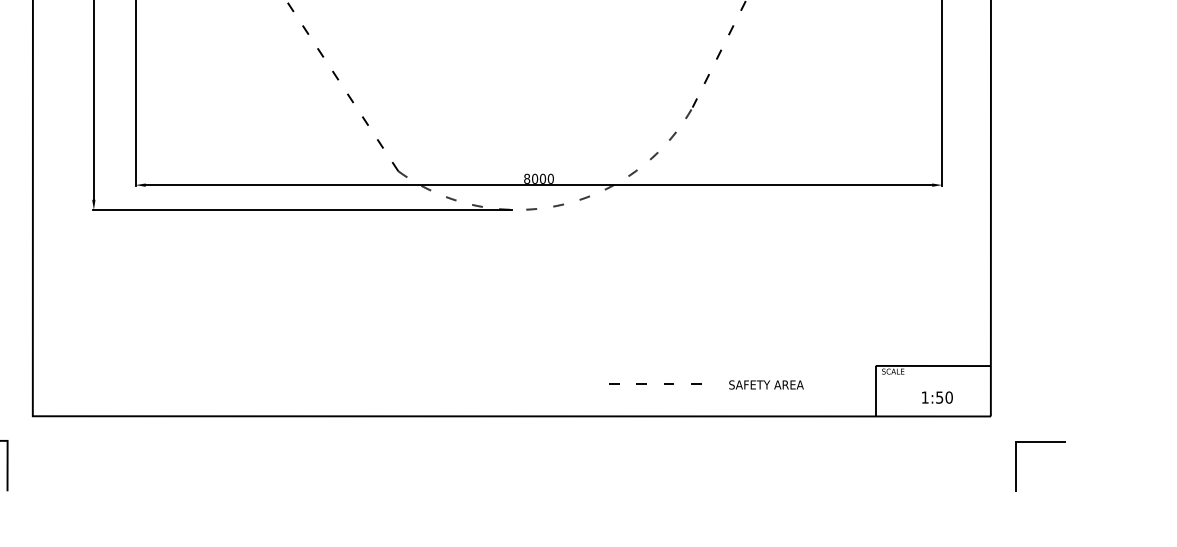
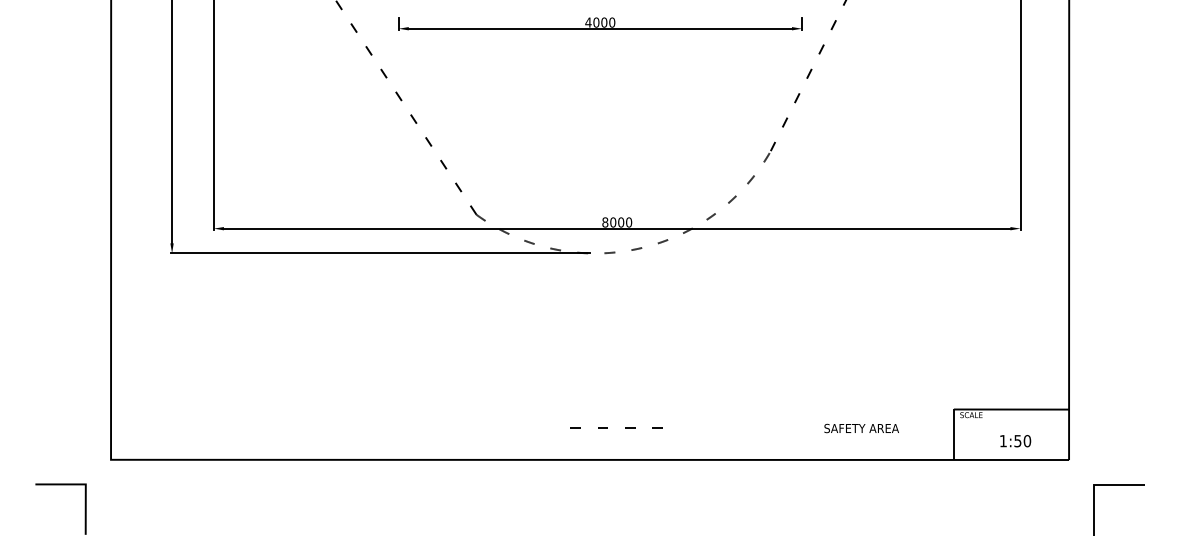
line: (646, 383) -> (607, 427), moved
text: (766, 384) -> (861, 428), moved

